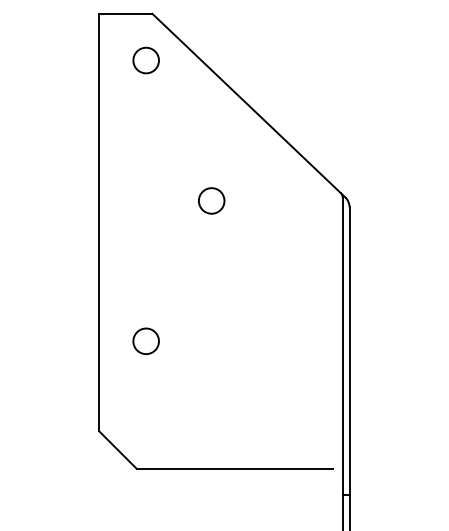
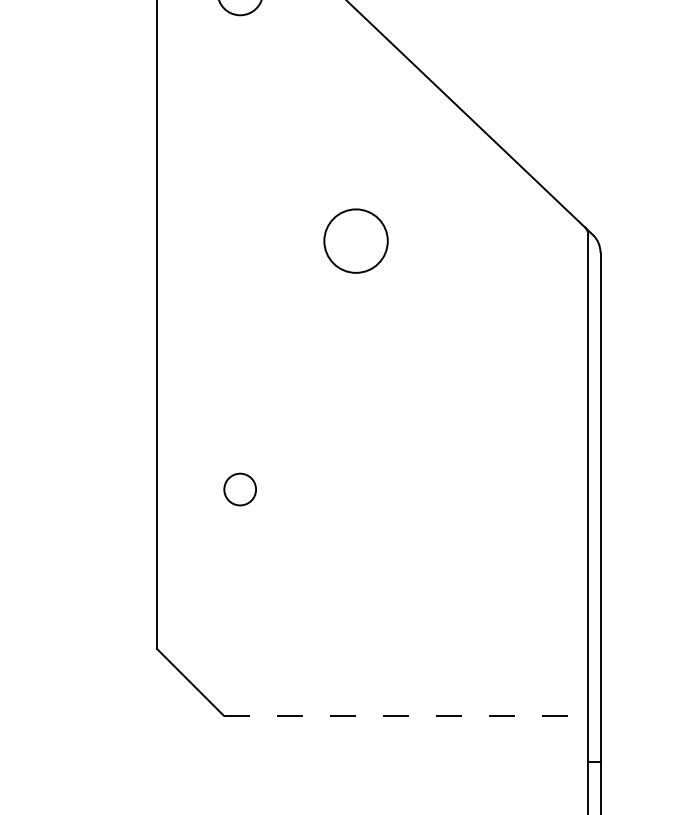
circle: (211, 200) -> (355, 240), size x1.4
circle: (145, 340) -> (239, 488), size x0.7
line: (235, 468) -> (398, 714), solid -> dashed

